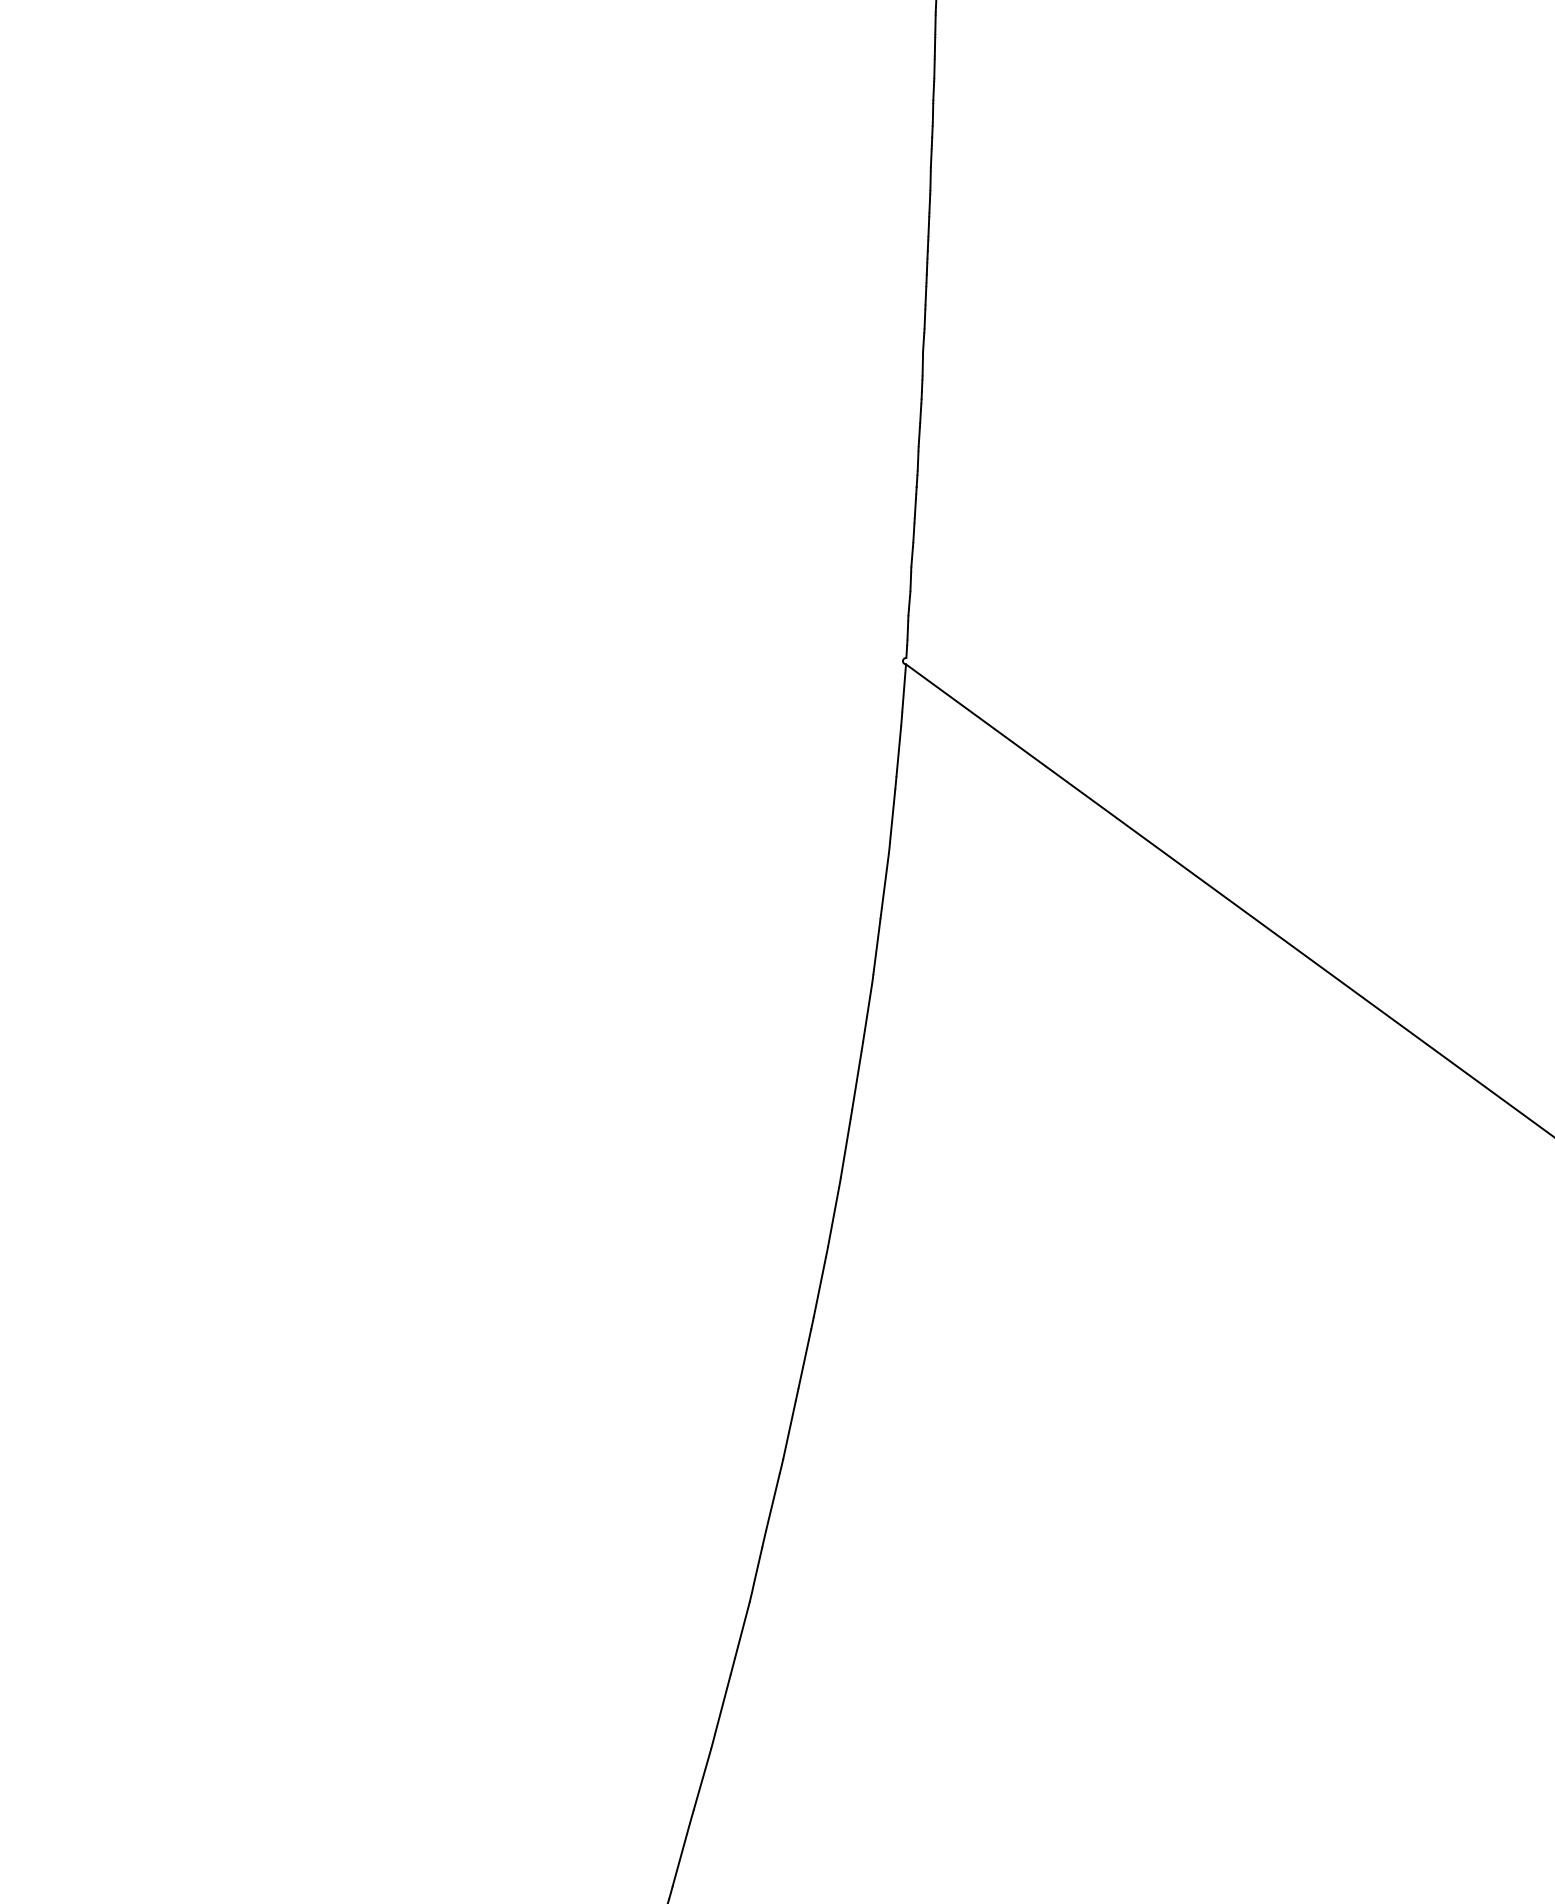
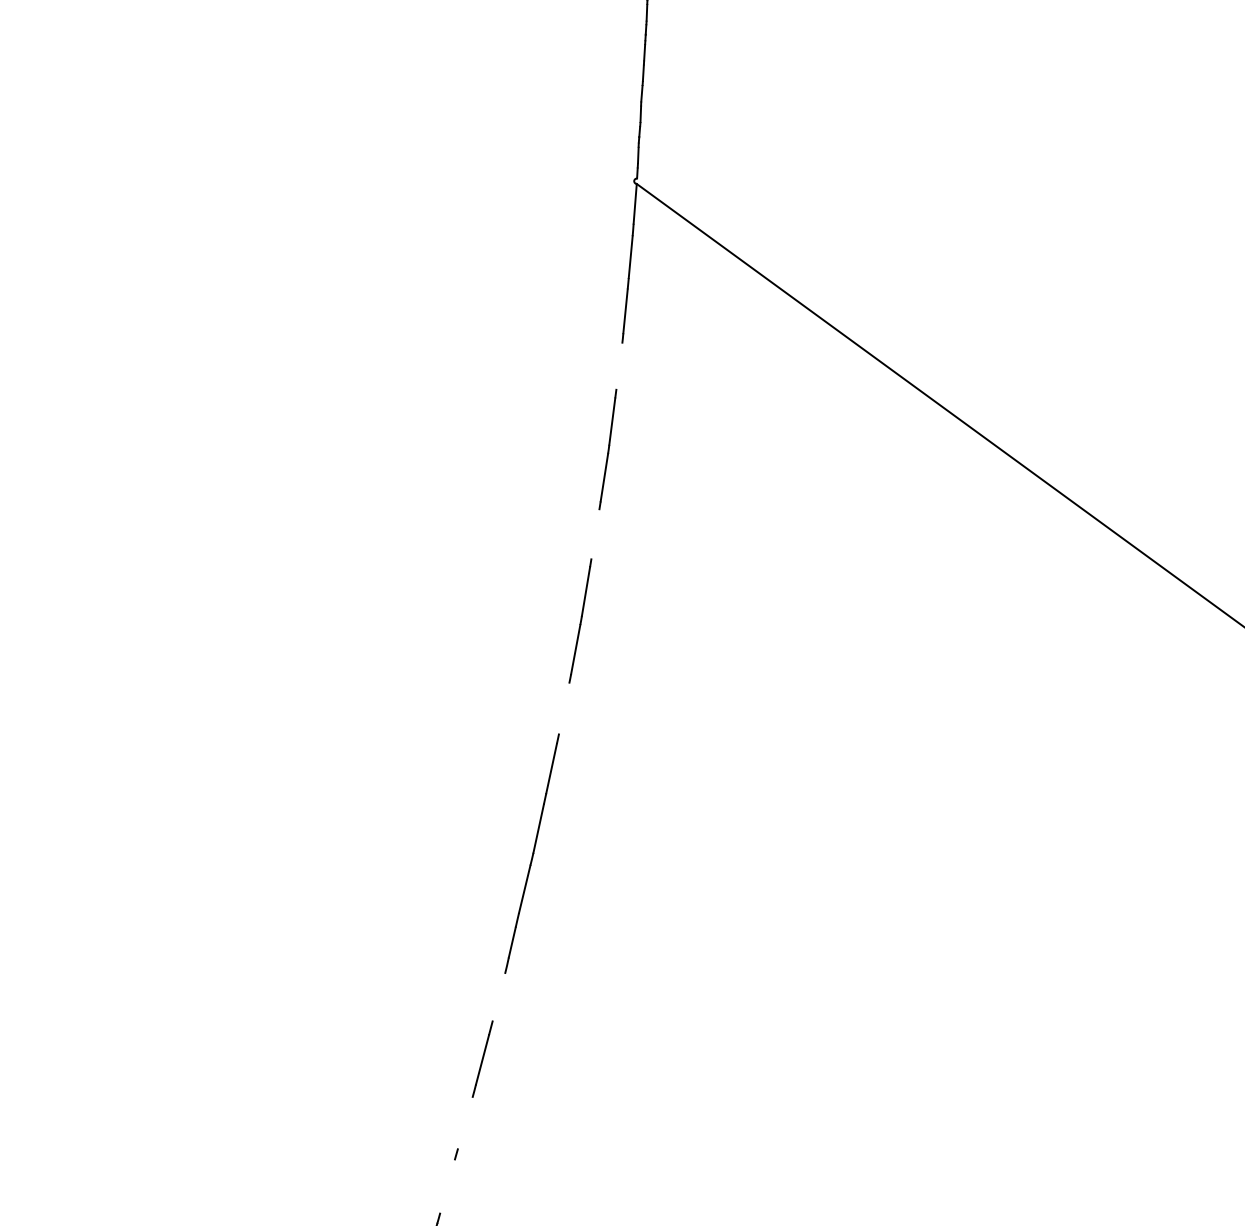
line: (884, 880) -> (618, 365), removed
line: (856, 1080) -> (595, 534), removed
line: (819, 1287) -> (563, 708), removed
line: (742, 1629) -> (499, 996), removed
line: (701, 1779) -> (464, 1122), removed
line: (680, 1854) -> (446, 1186), removed

